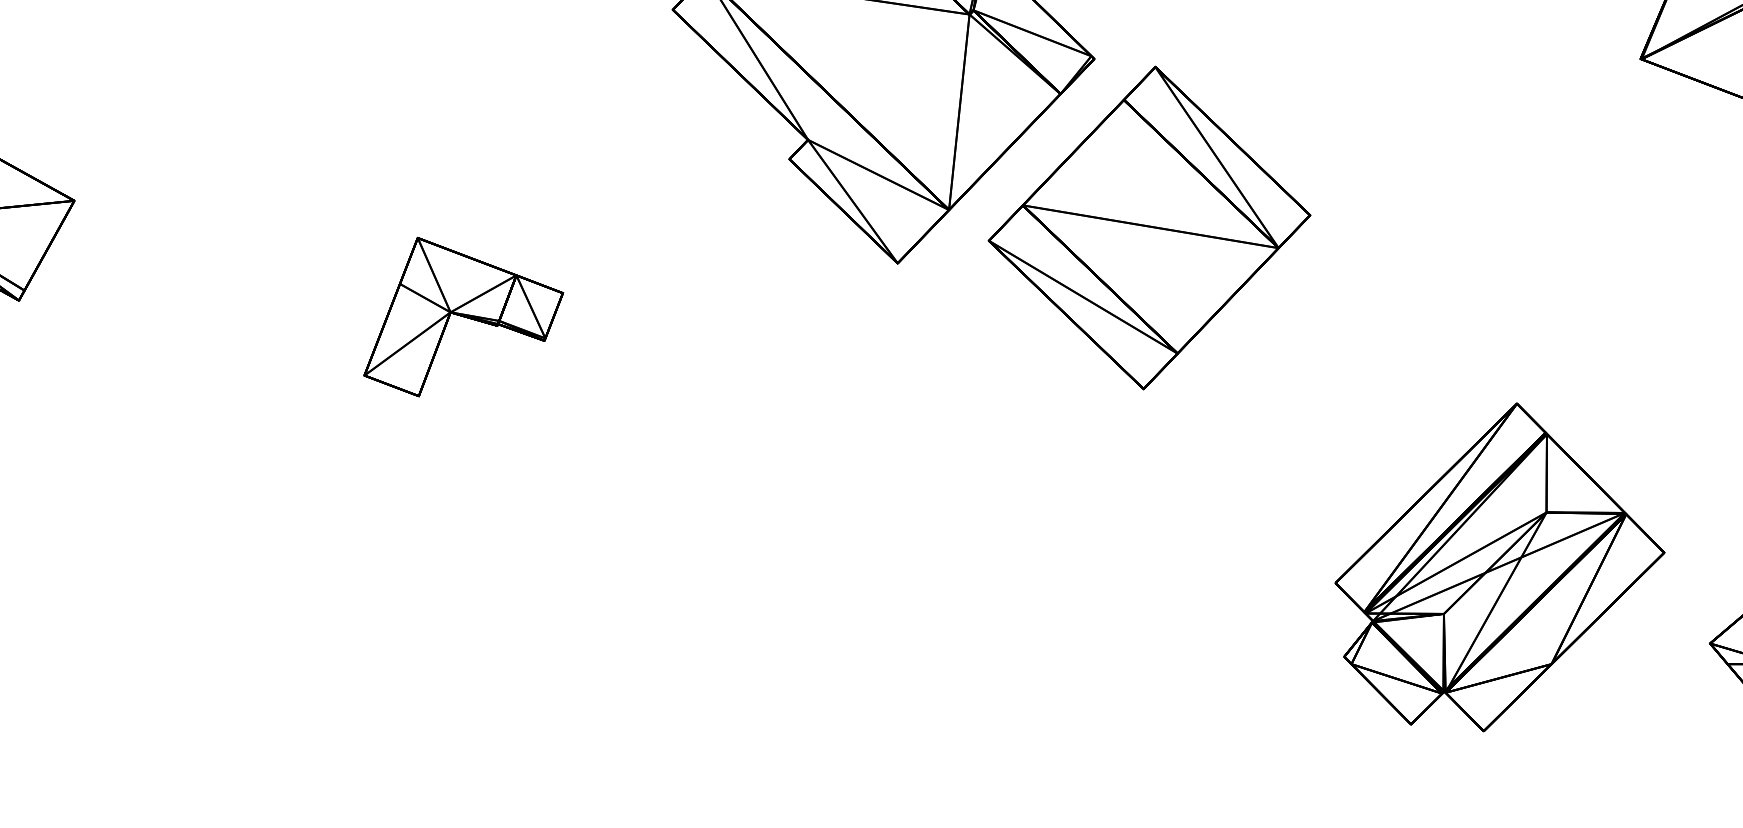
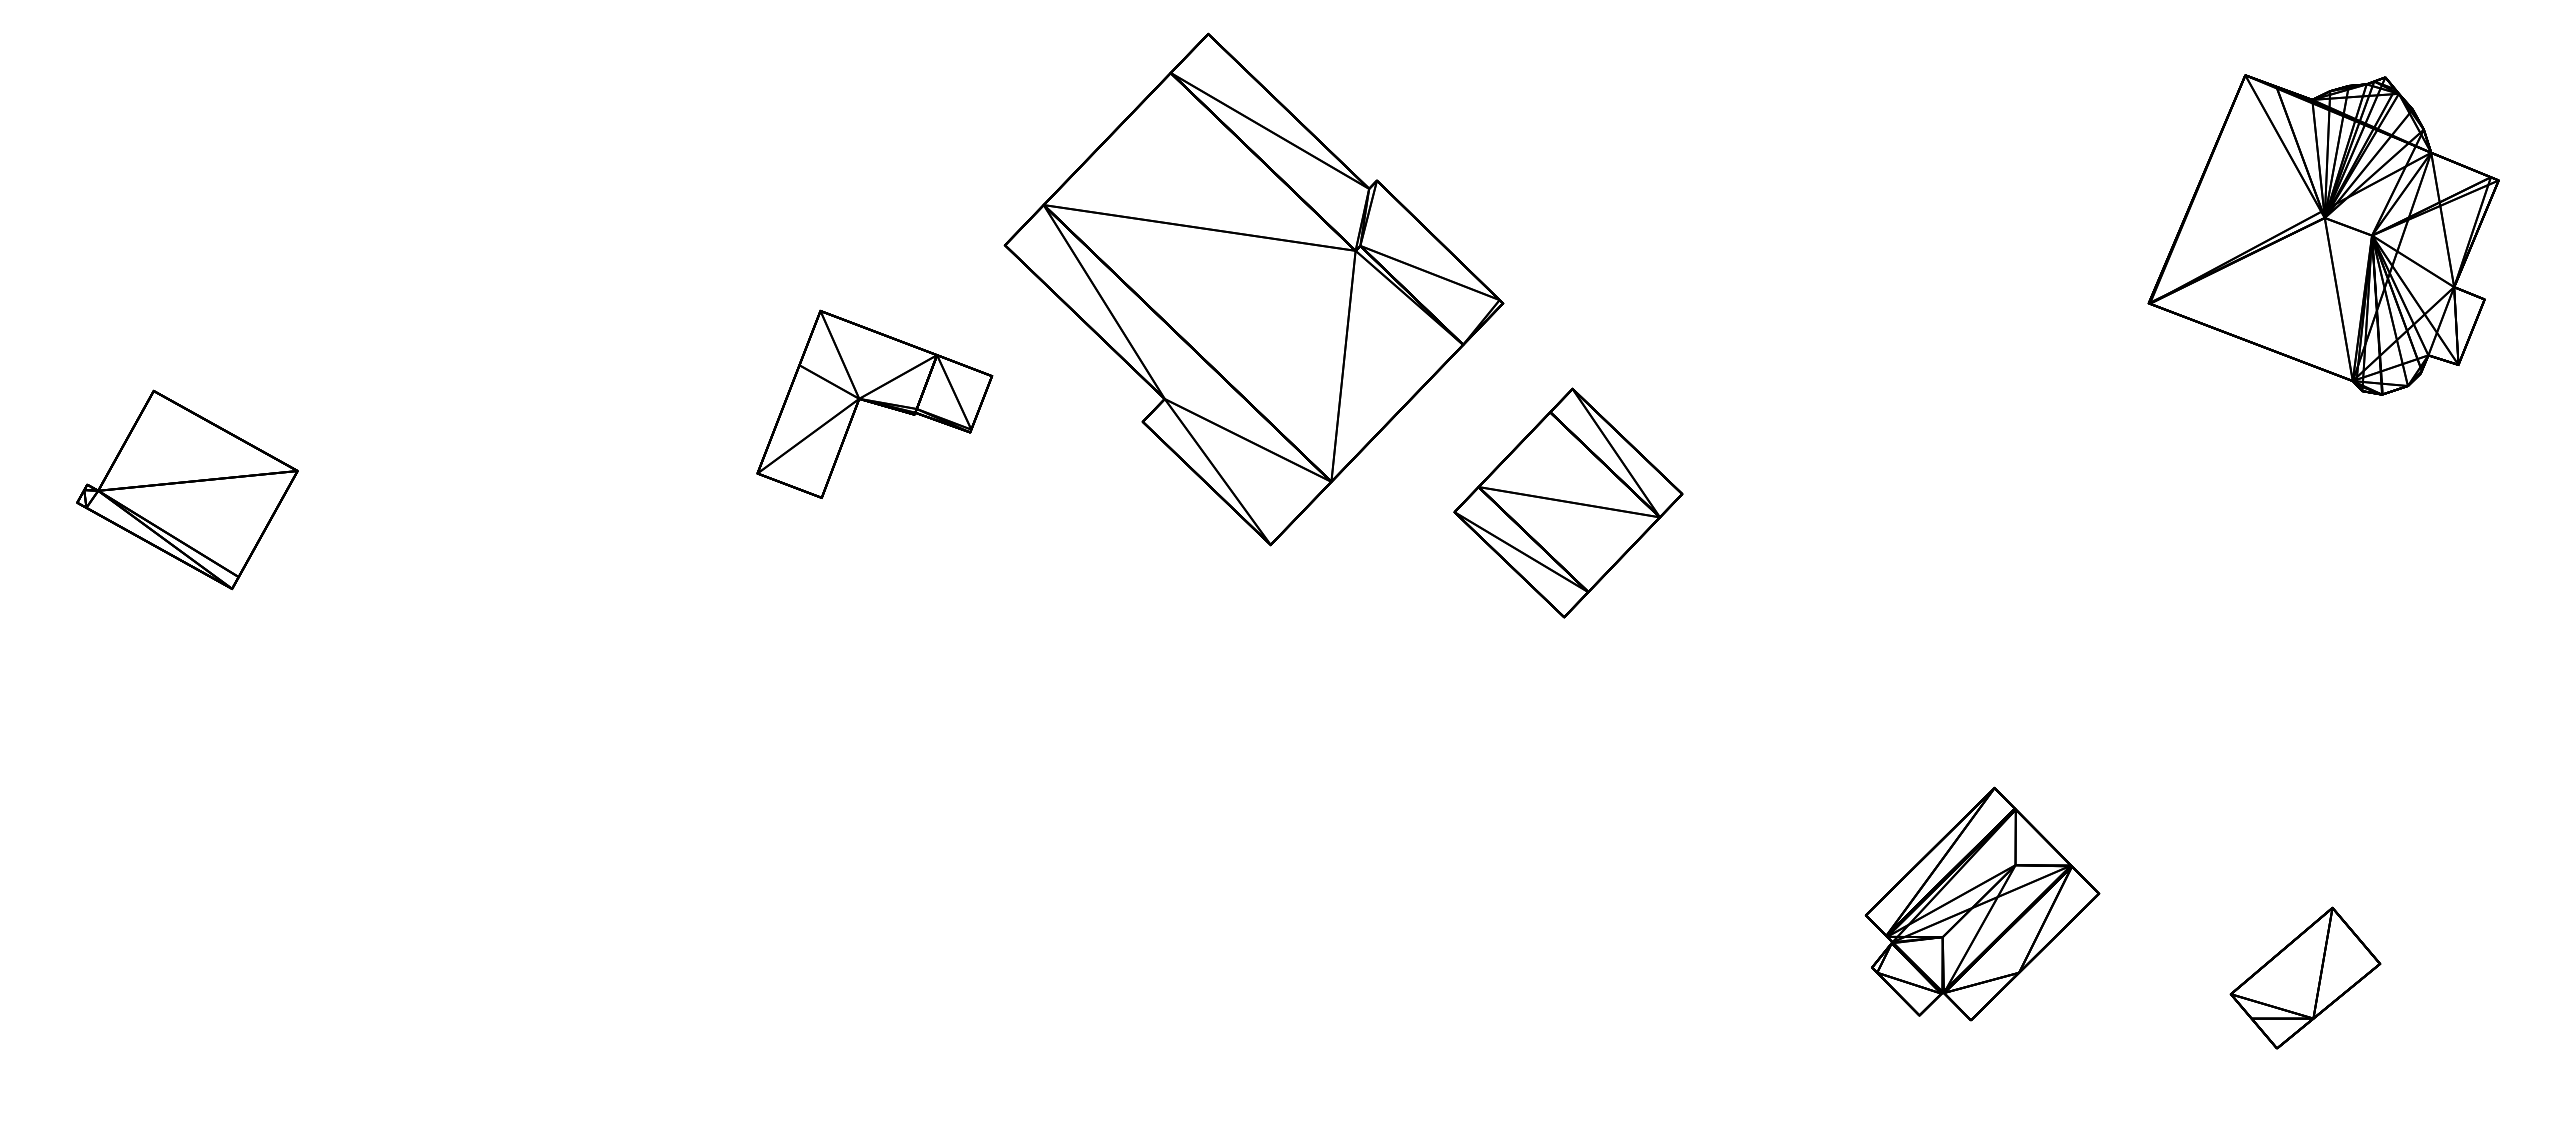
part: (1149, 227) -> (1568, 502), size x0.6
part: (463, 316) -> (874, 403), moved
part: (1499, 566) -> (1982, 903), size x0.6

